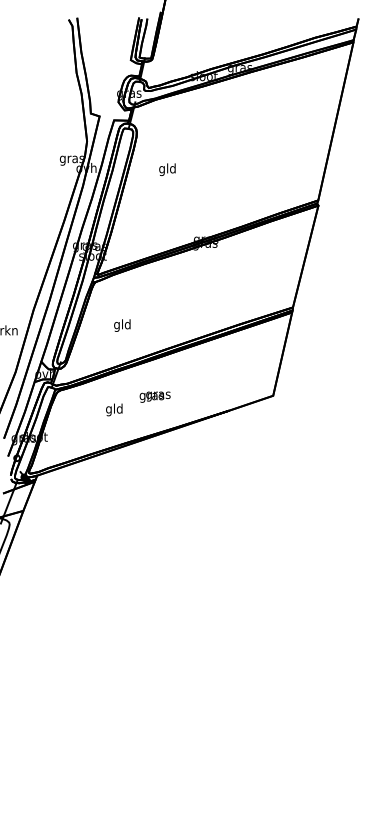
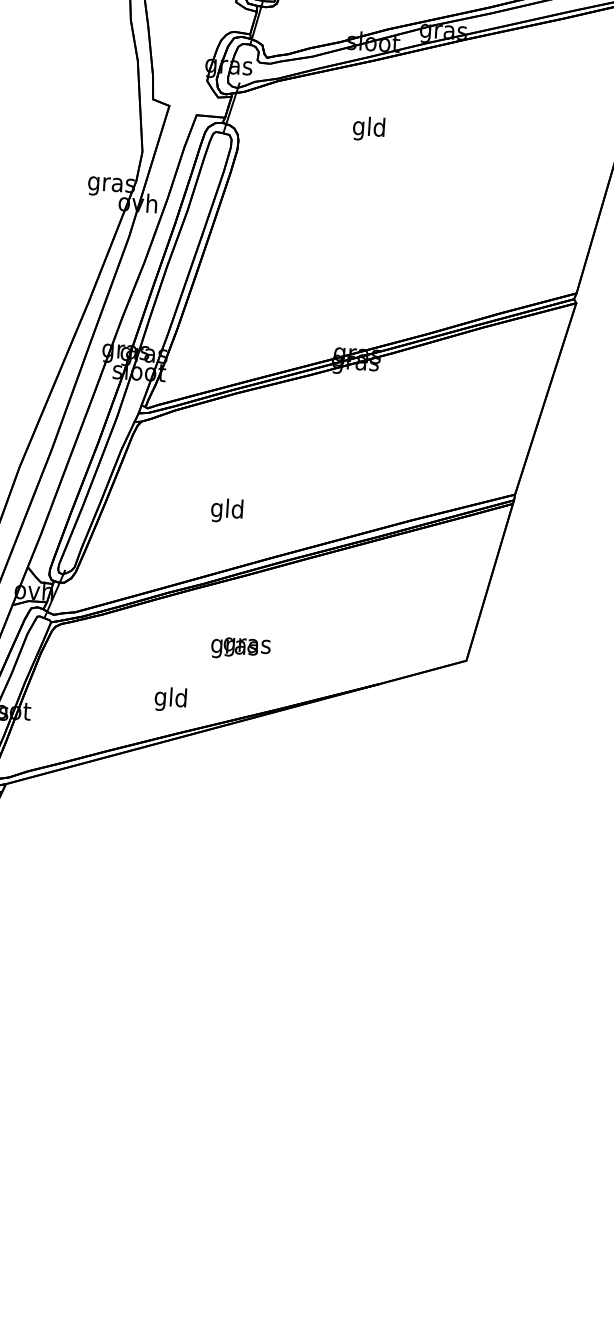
text: (167, 169) -> (369, 128), moved
text: (122, 325) -> (227, 510), moved
text: (114, 409) -> (171, 698), moved

